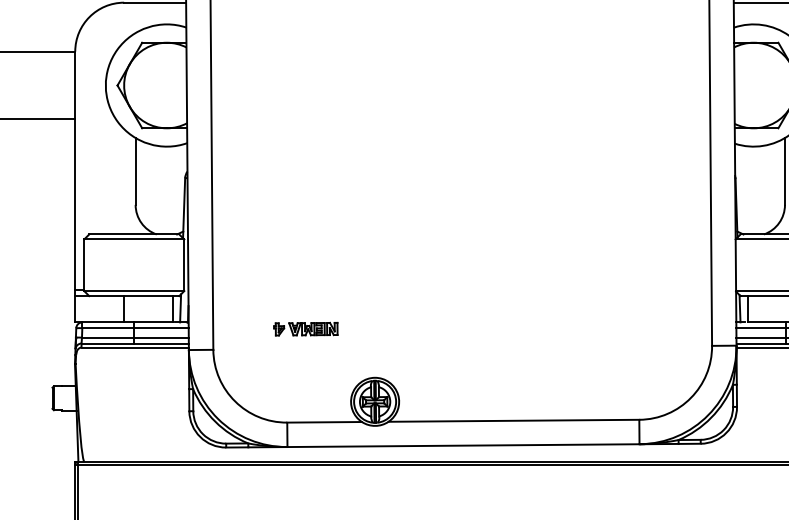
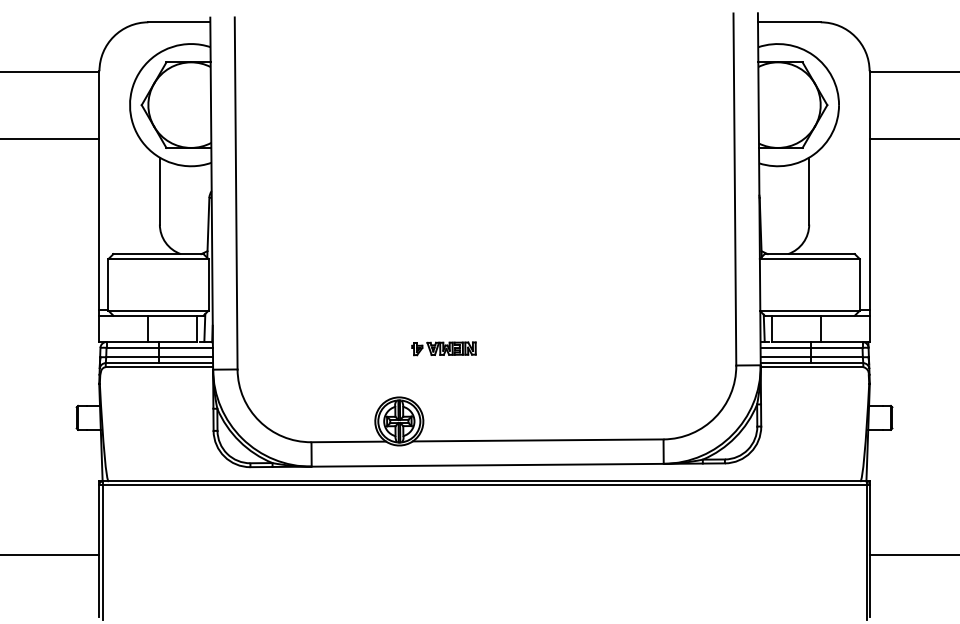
part: (305, 328) -> (443, 348), moved

